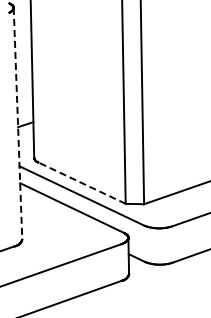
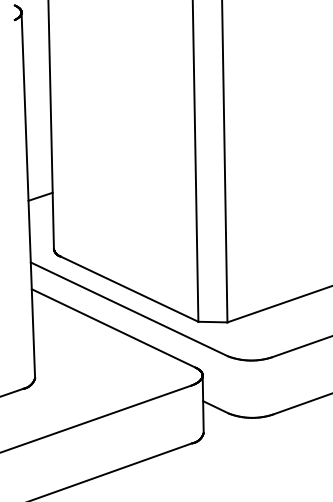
line: (17, 123) -> (27, 194), dashed -> solid
line: (81, 182) -> (128, 288), dashed -> solid

